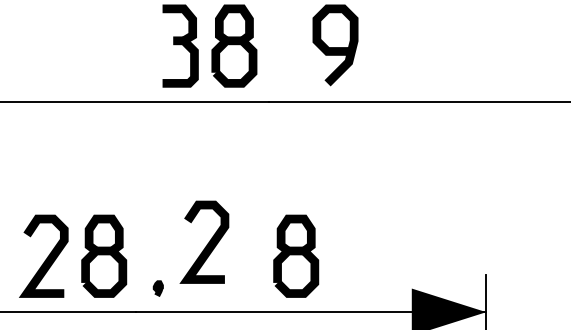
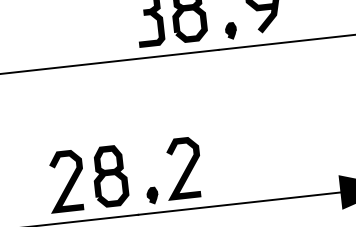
part: (288, 78) -> (231, 31), added
curve: (207, 243) -> (185, 169), moved
part: (296, 255) -> (251, 160), removed
part: (158, 288) -> (152, 195), size x1.43

